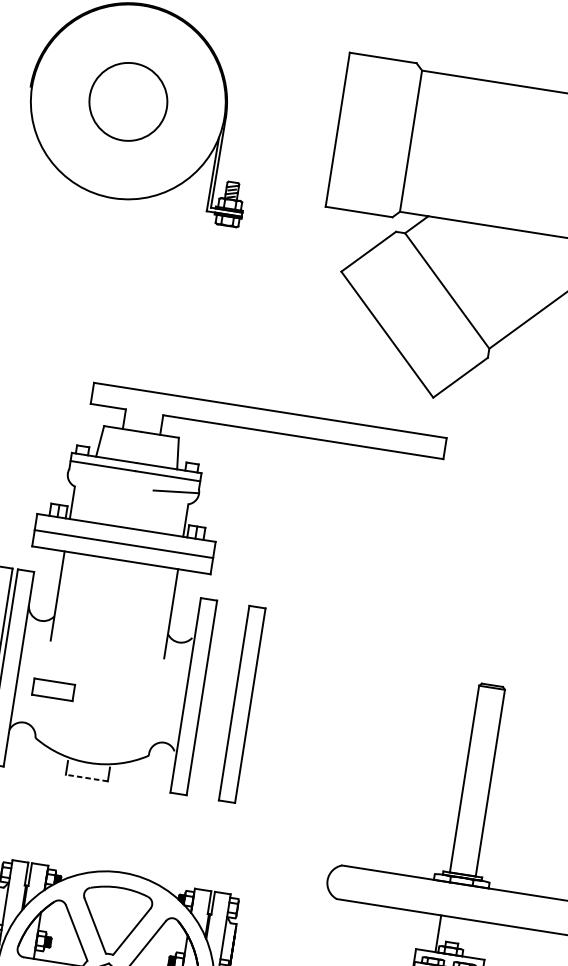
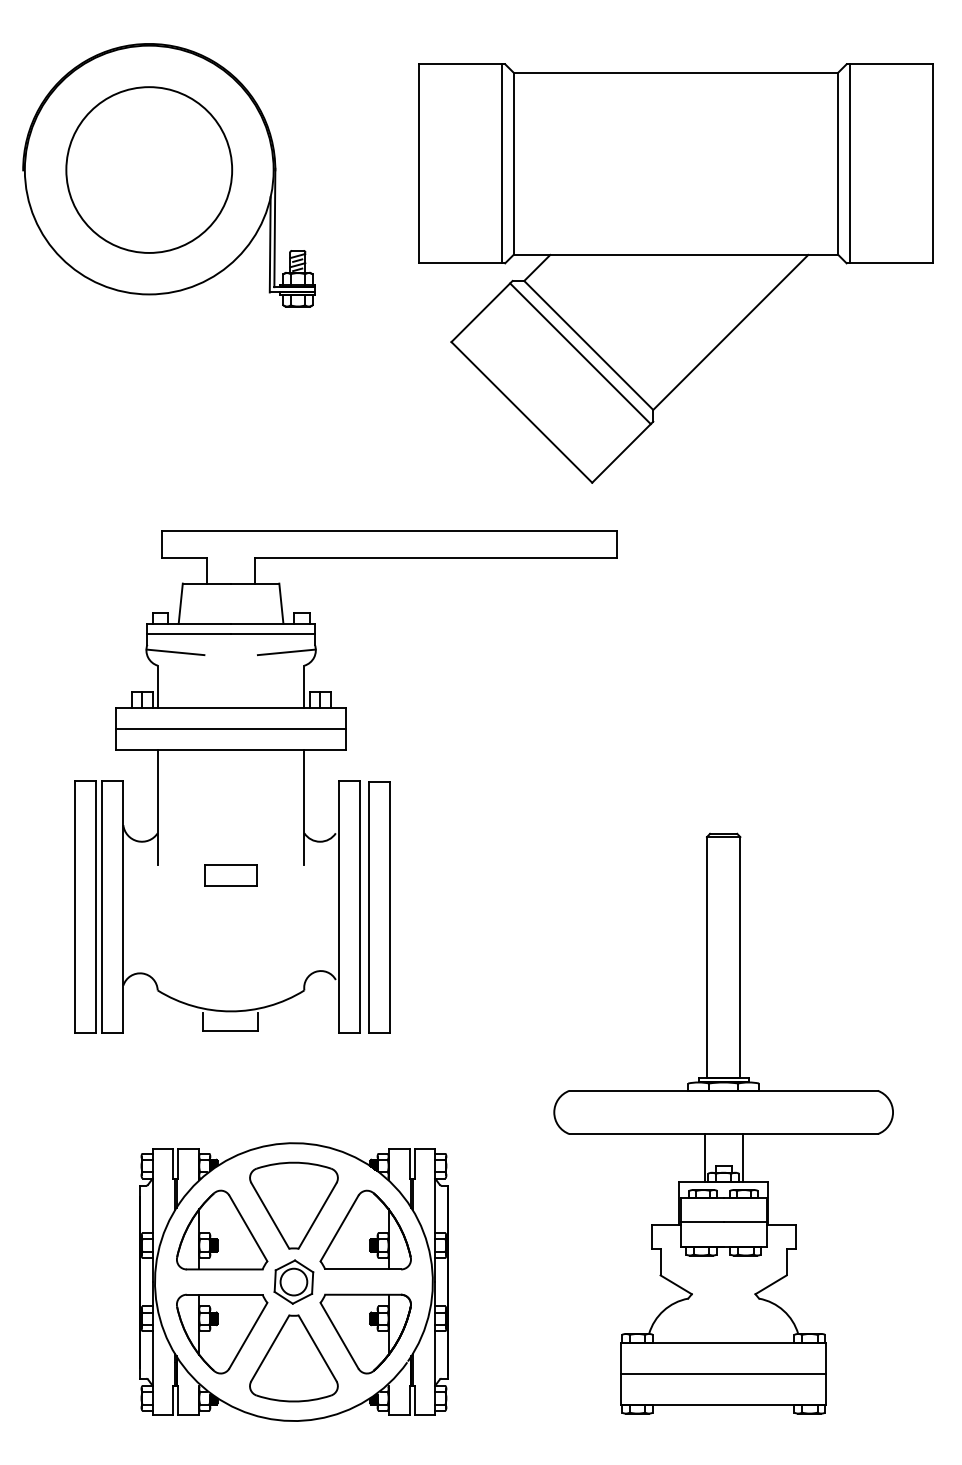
circle: (128, 101) -> (149, 169), size x1.67
line: (401, 139) -> (501, 163), added
line: (439, 296) -> (580, 353), added
line: (90, 478) -> (175, 652), added
part: (53, 689) -> (230, 875), moved
part: (241, 704) -> (379, 907), moved
line: (86, 777) -> (230, 1030), dashed -> solid
line: (467, 938) -> (742, 1157), added

